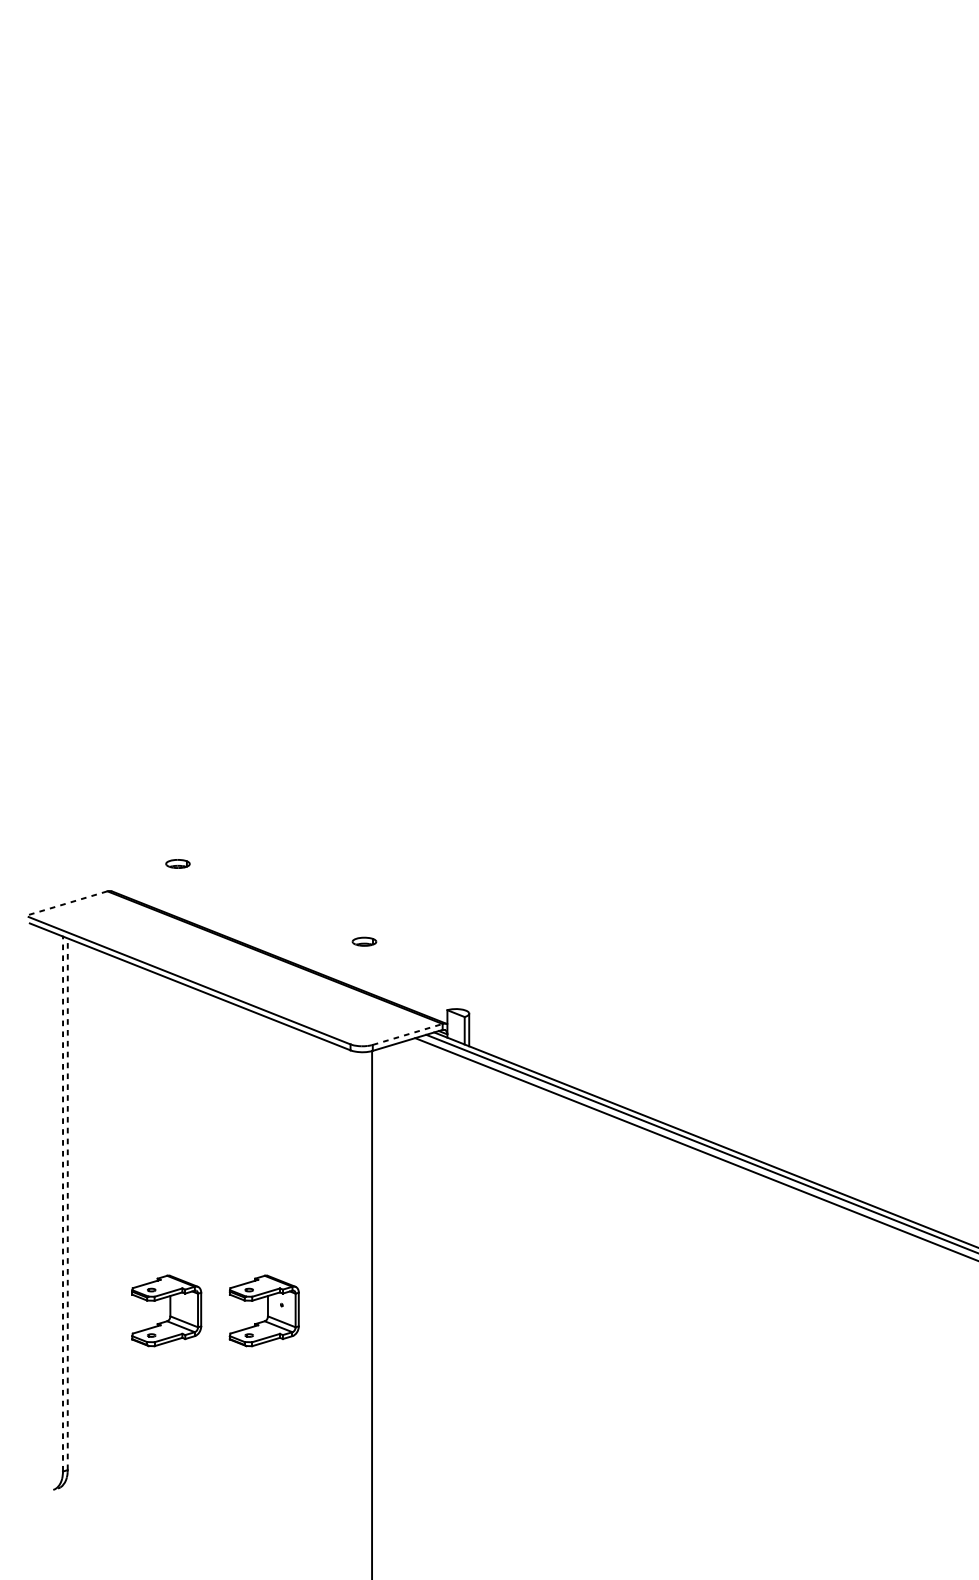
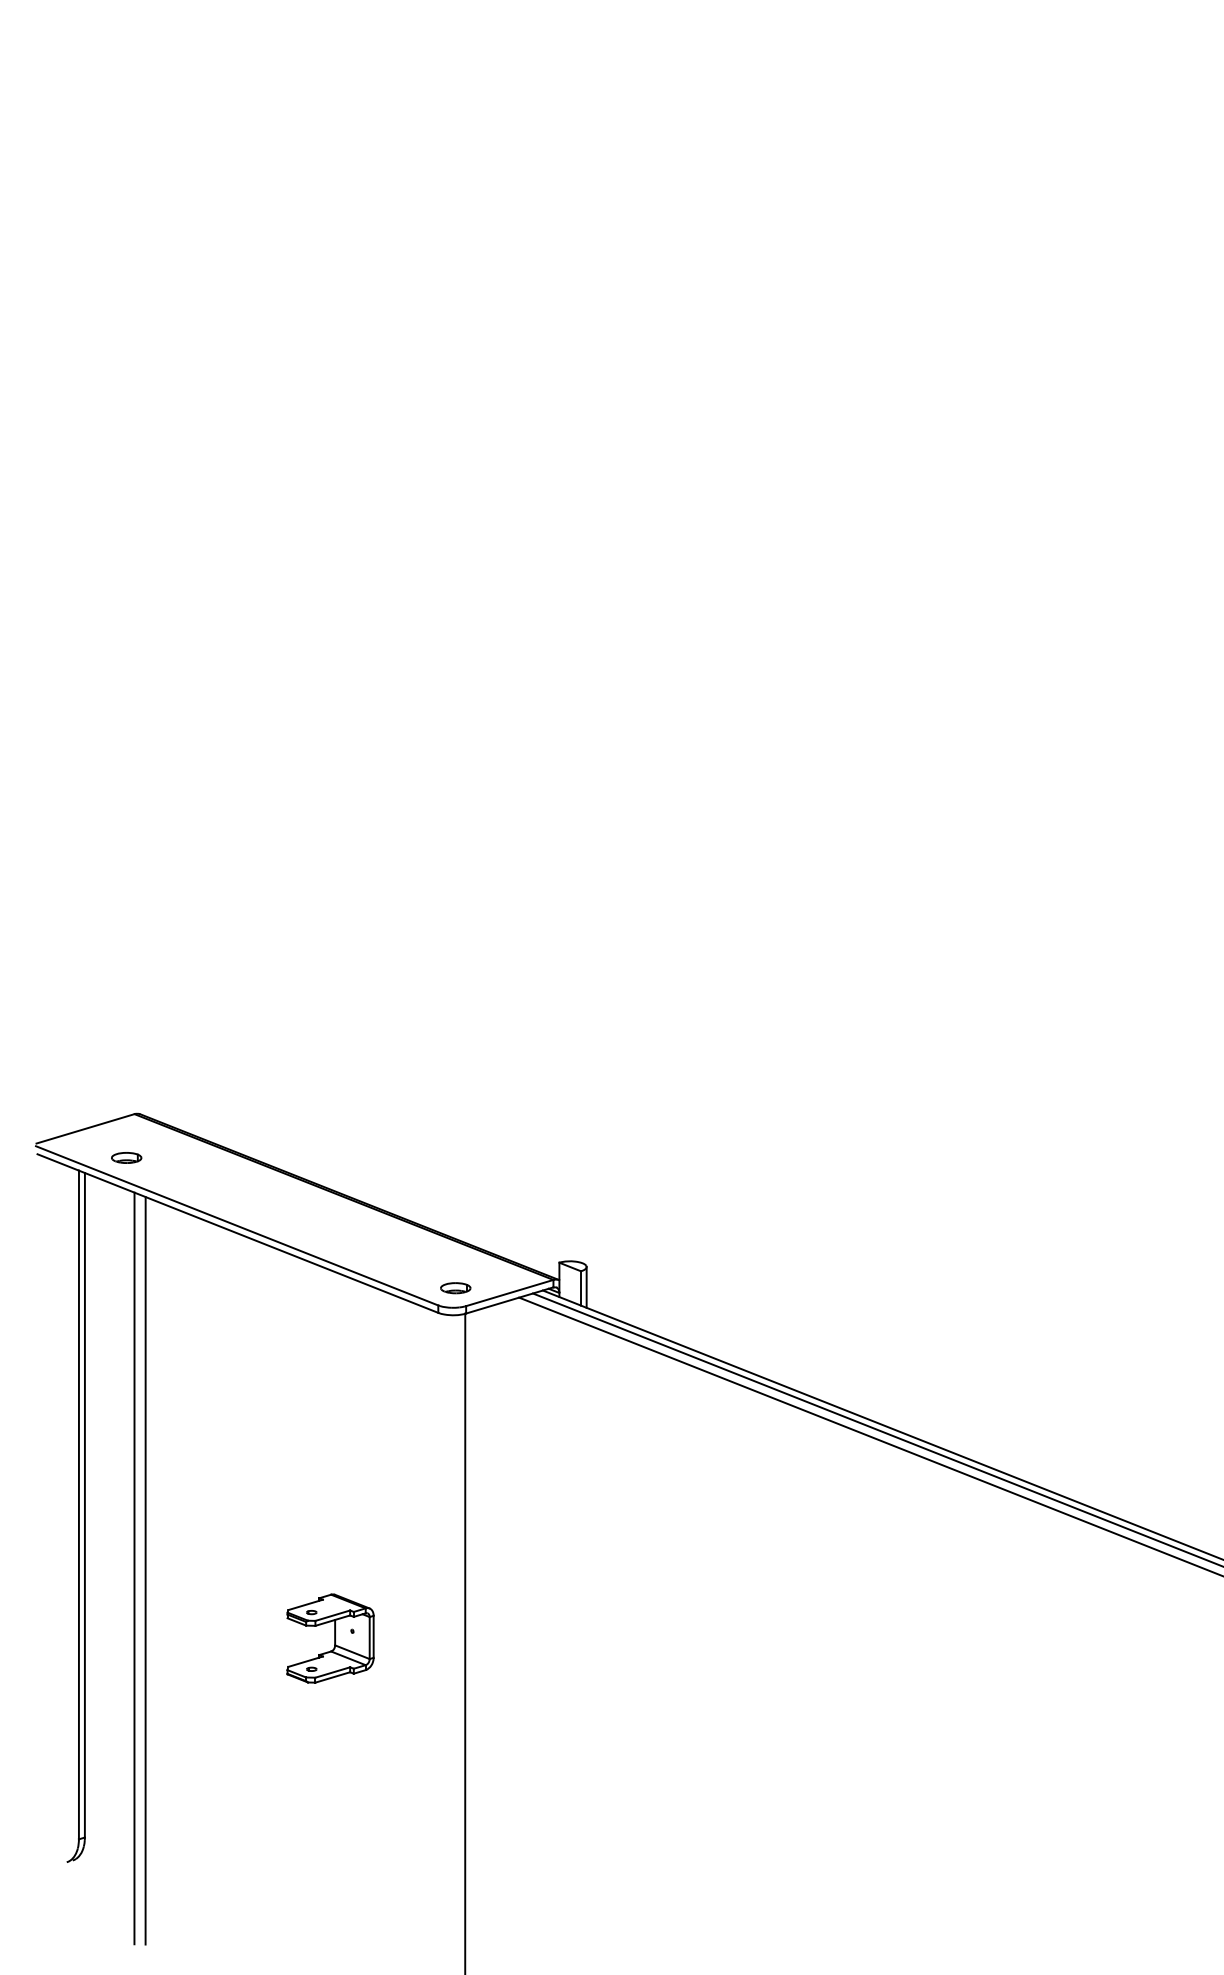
part: (177, 863) -> (126, 1157), moved
line: (69, 902) -> (86, 1128), dashed -> solid
part: (364, 942) -> (455, 1288), moved
line: (407, 1034) -> (509, 1293), dashed -> solid
line: (62, 1203) -> (78, 1504), dashed -> solid
line: (67, 1203) -> (84, 1504), dashed -> solid
line: (107, 1254) -> (134, 1568), added
line: (116, 1256) -> (145, 1570), added
part: (166, 1310) -> (208, 1638), removed

